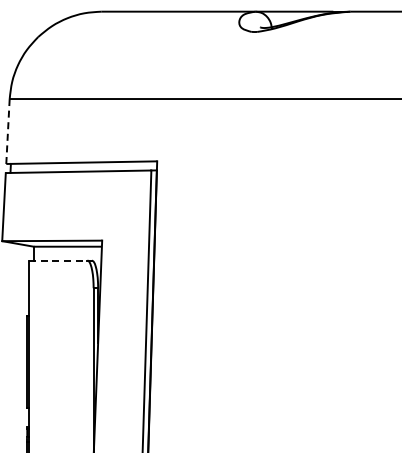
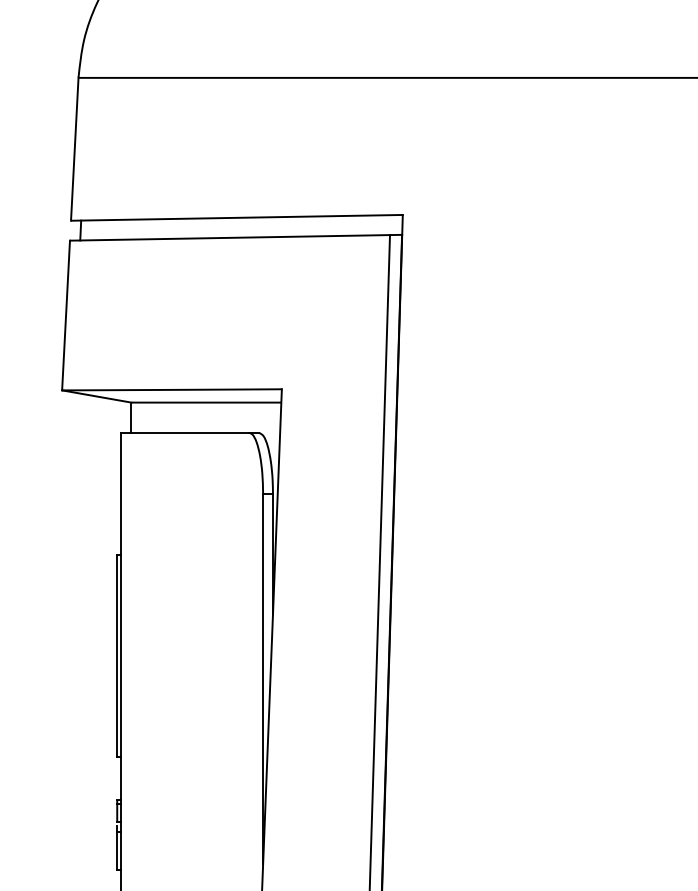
line: (7, 131) -> (73, 149), dashed -> solid
line: (58, 260) -> (185, 432), dashed -> solid

